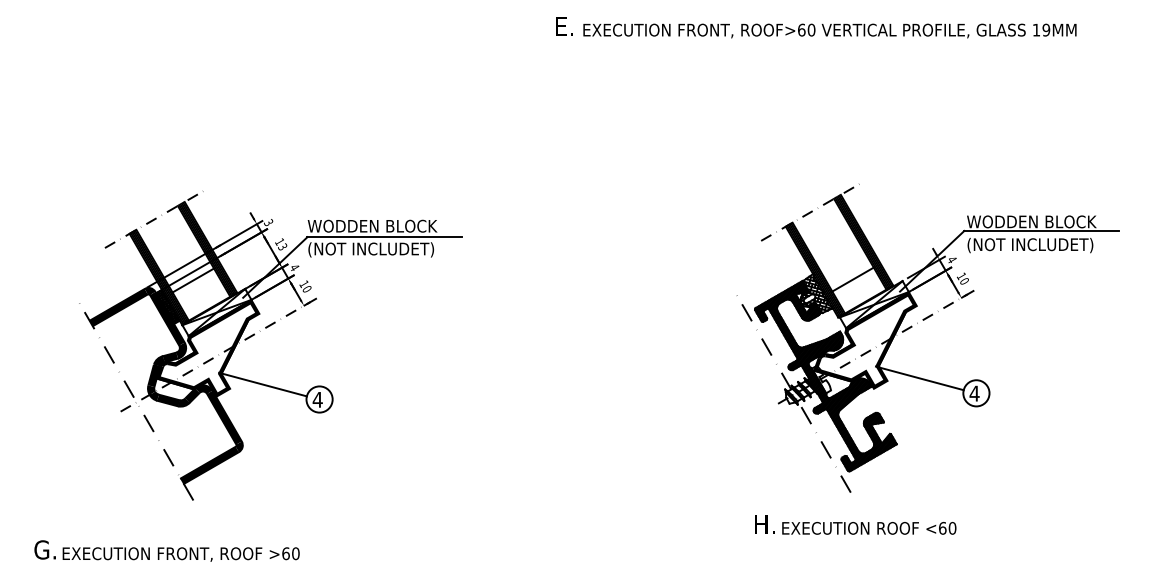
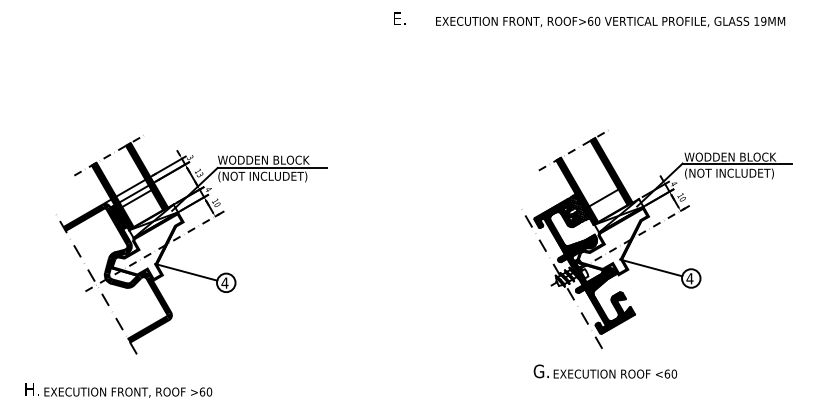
text: (829, 30) -> (610, 21), moved
text: (763, 524) -> (540, 371), H. -> G.
text: (44, 550) -> (31, 389), G. -> H.

